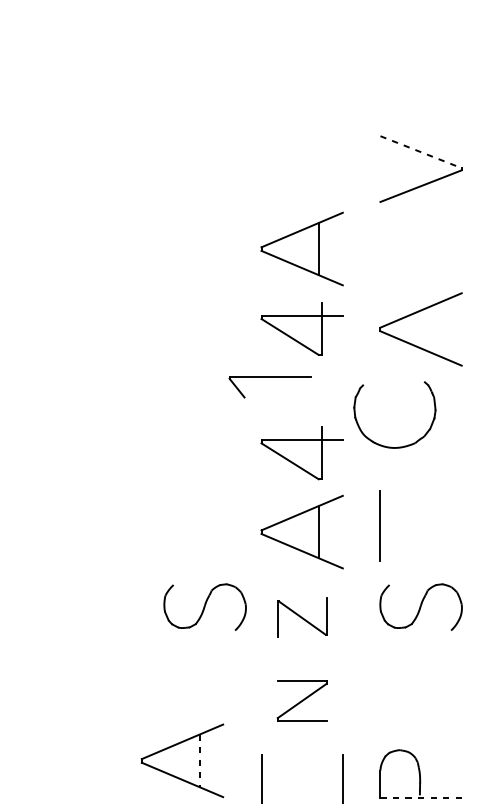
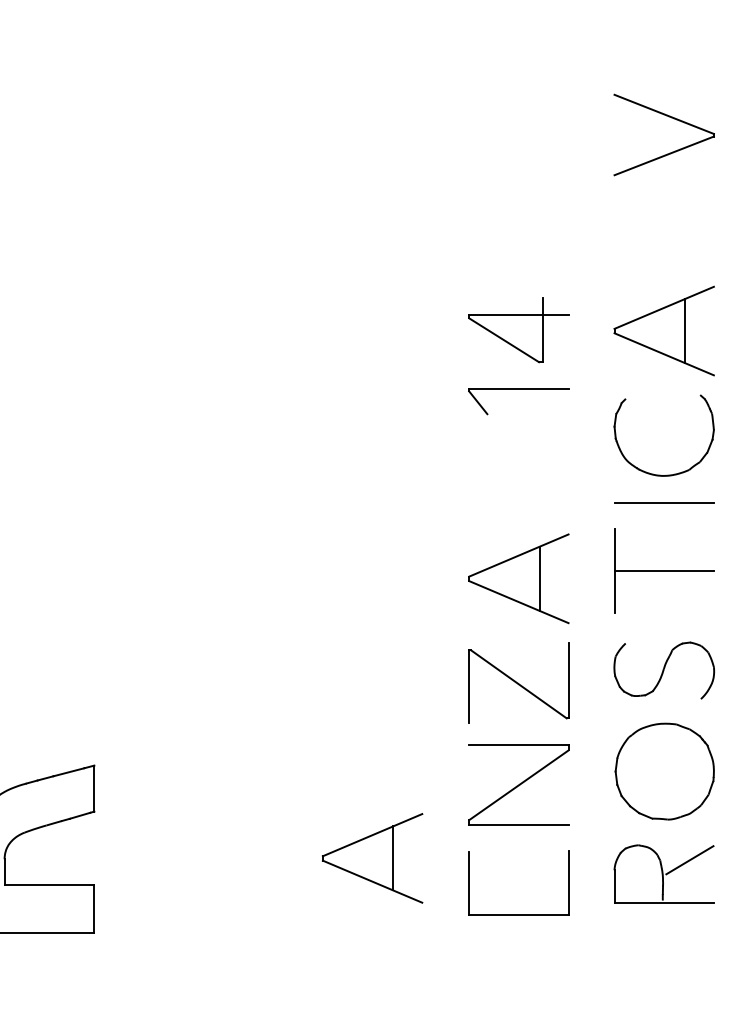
line: (421, 152) -> (664, 114), dashed -> solid
part: (301, 248) -> (518, 232), removed
line: (438, 329) -> (685, 331), added
part: (269, 377) -> (518, 389), moved
part: (391, 446) -> (660, 474), moved
part: (301, 453) -> (518, 482), removed
line: (420, 469) -> (663, 502), added
line: (420, 525) -> (663, 570), added
part: (205, 607) -> (400, 670), removed
part: (301, 616) -> (518, 682), size x1.67
part: (421, 689) -> (664, 771), added
part: (301, 700) -> (518, 784), size x1.67
line: (199, 760) -> (393, 858), dashed -> solid
line: (441, 762) -> (689, 860), added
line: (421, 797) -> (664, 903), dashed -> solid

